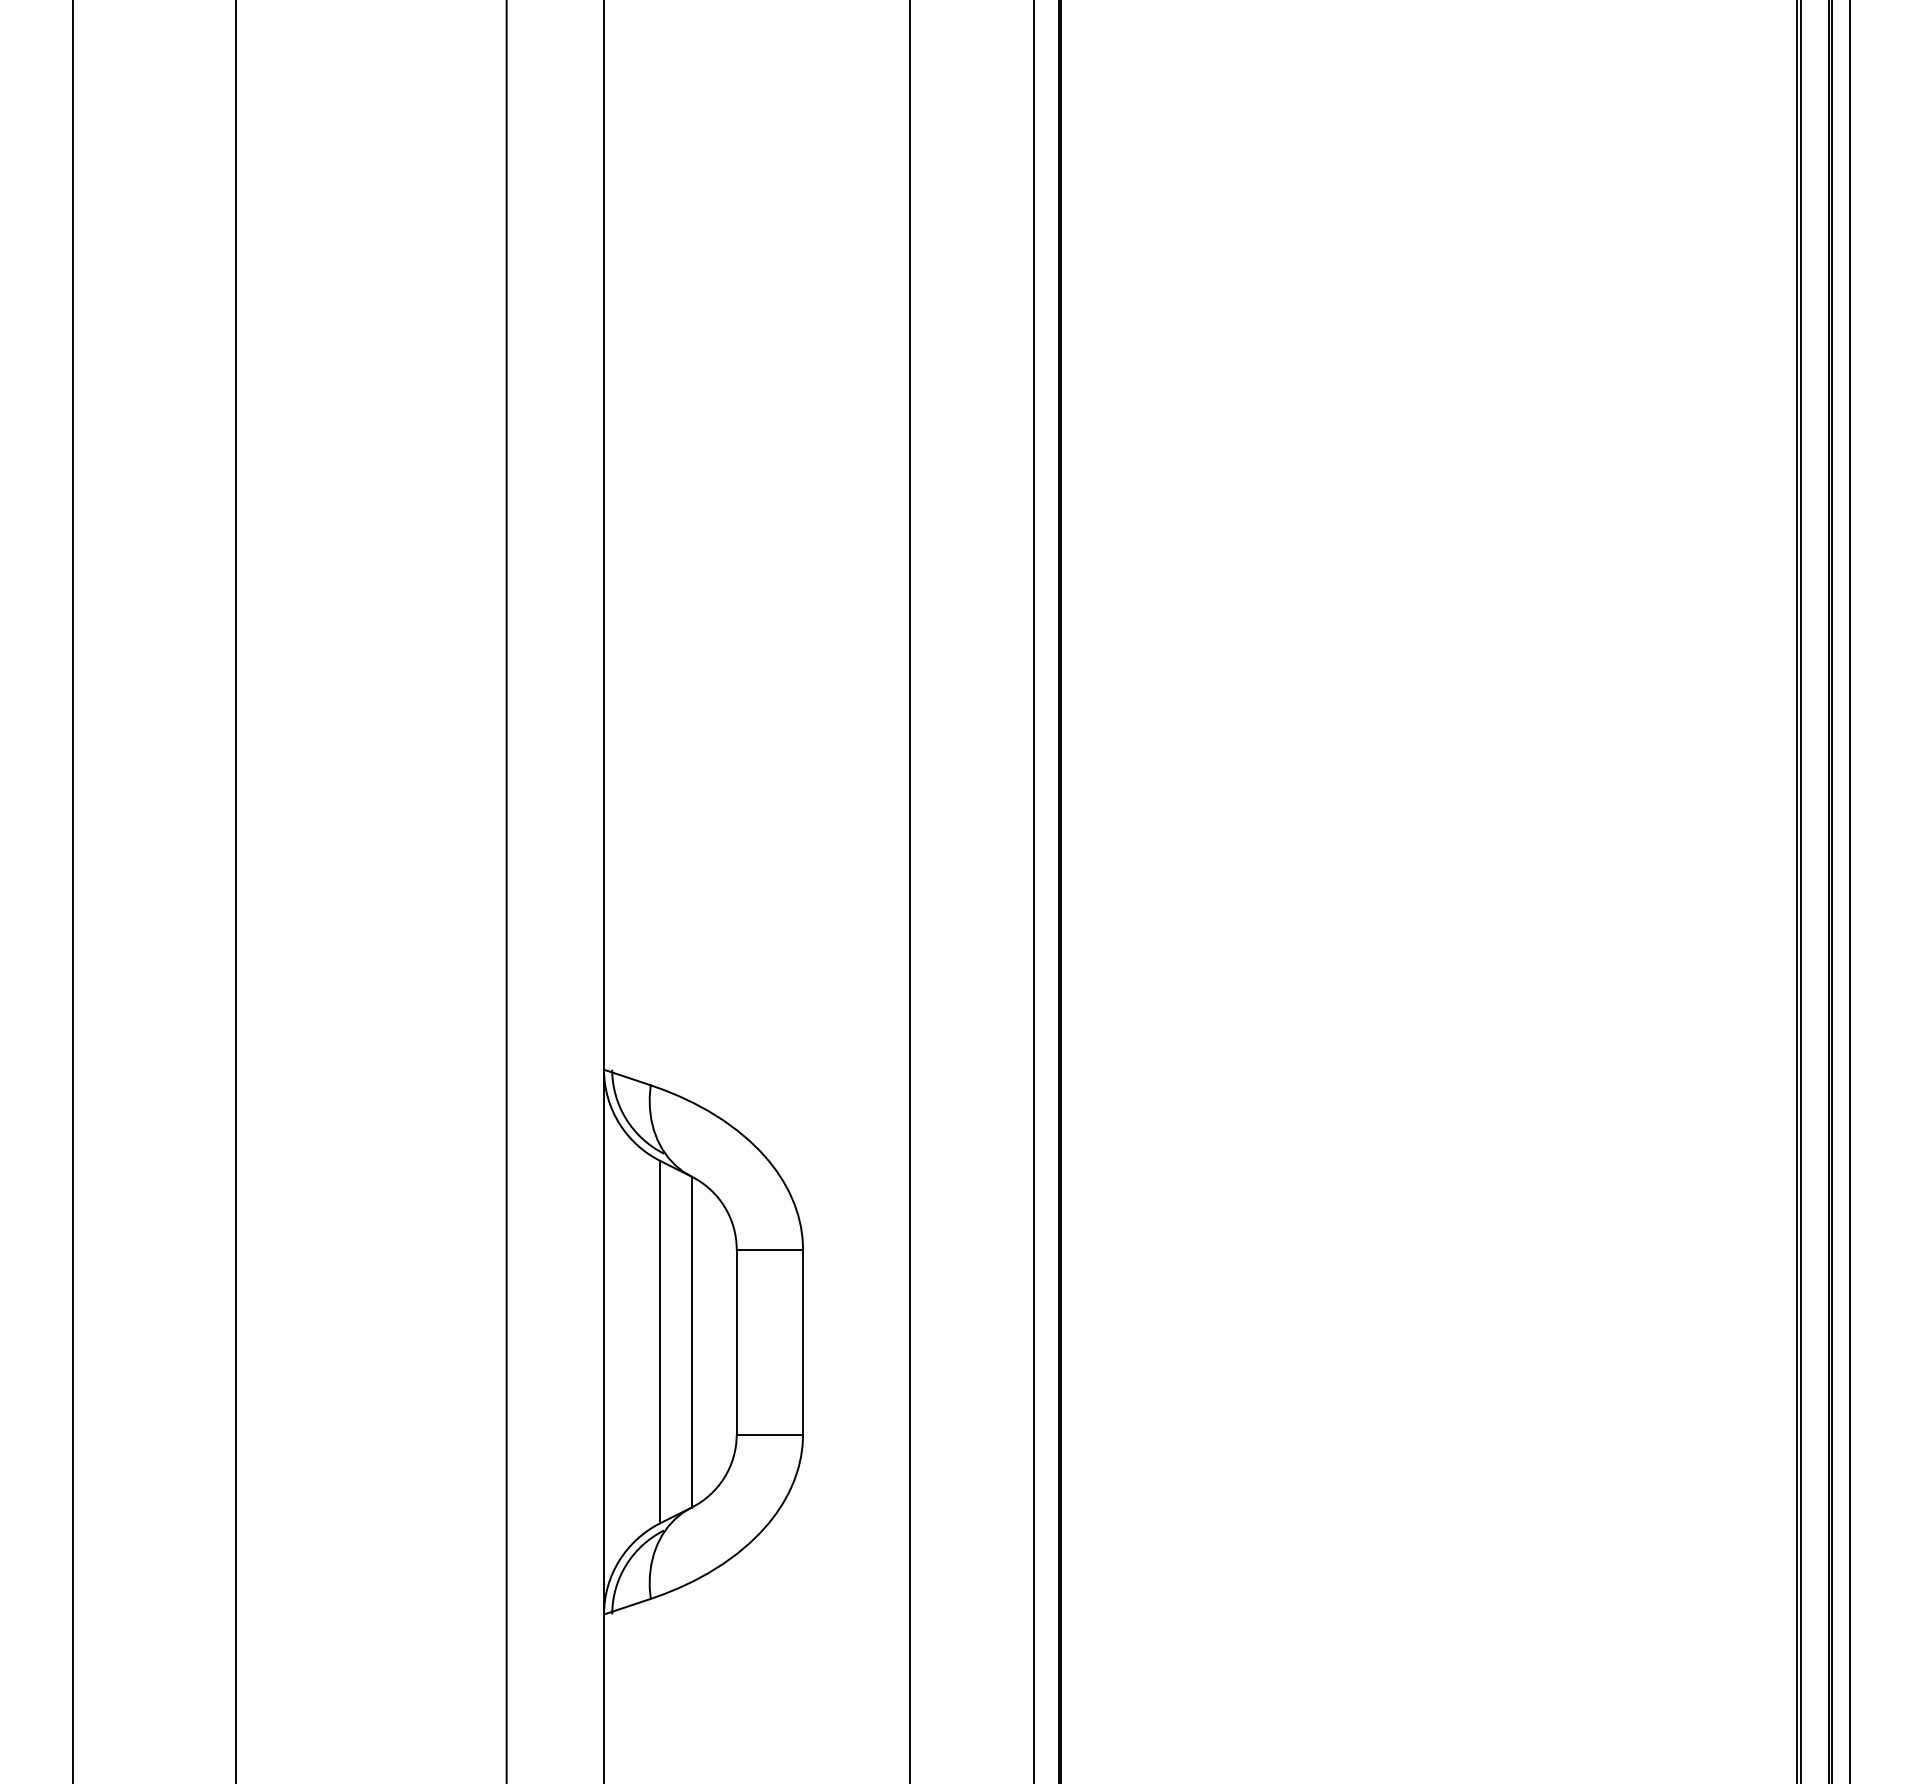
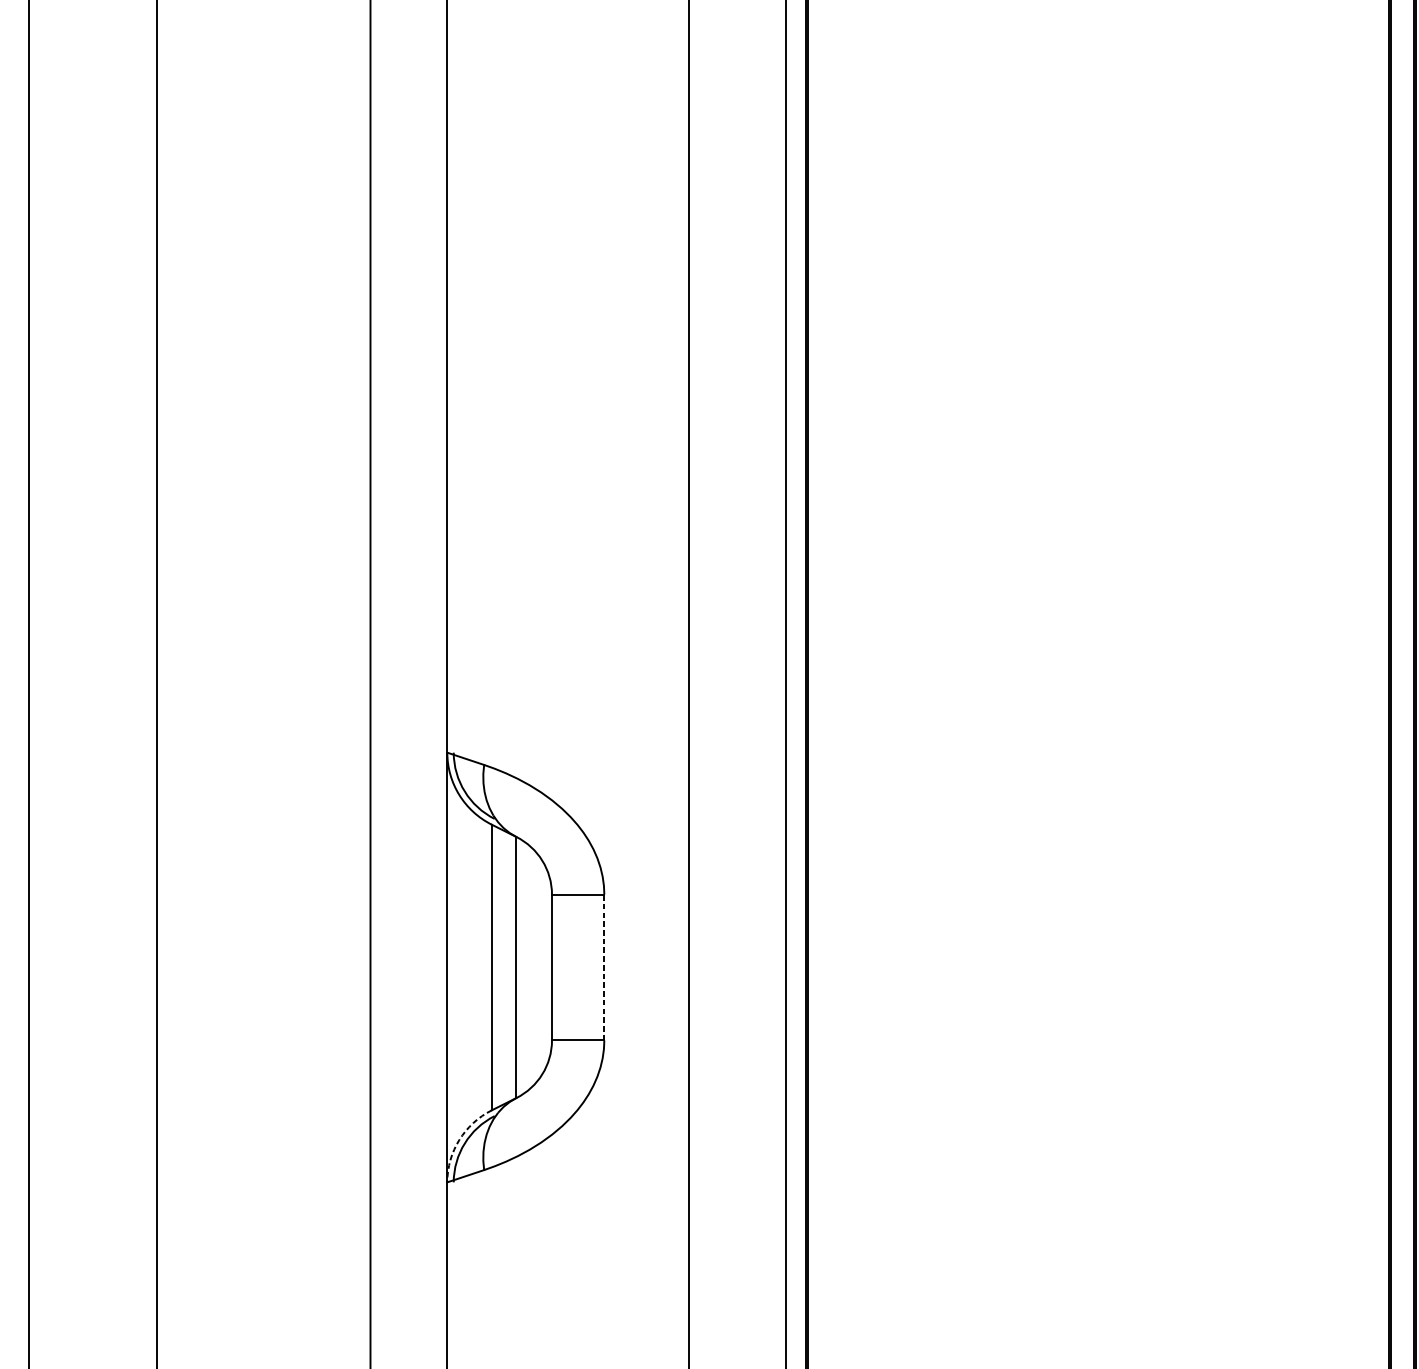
line: (803, 1341) -> (604, 967), solid -> dashed
arc: (619, 1560) -> (459, 1139), solid -> dashed

